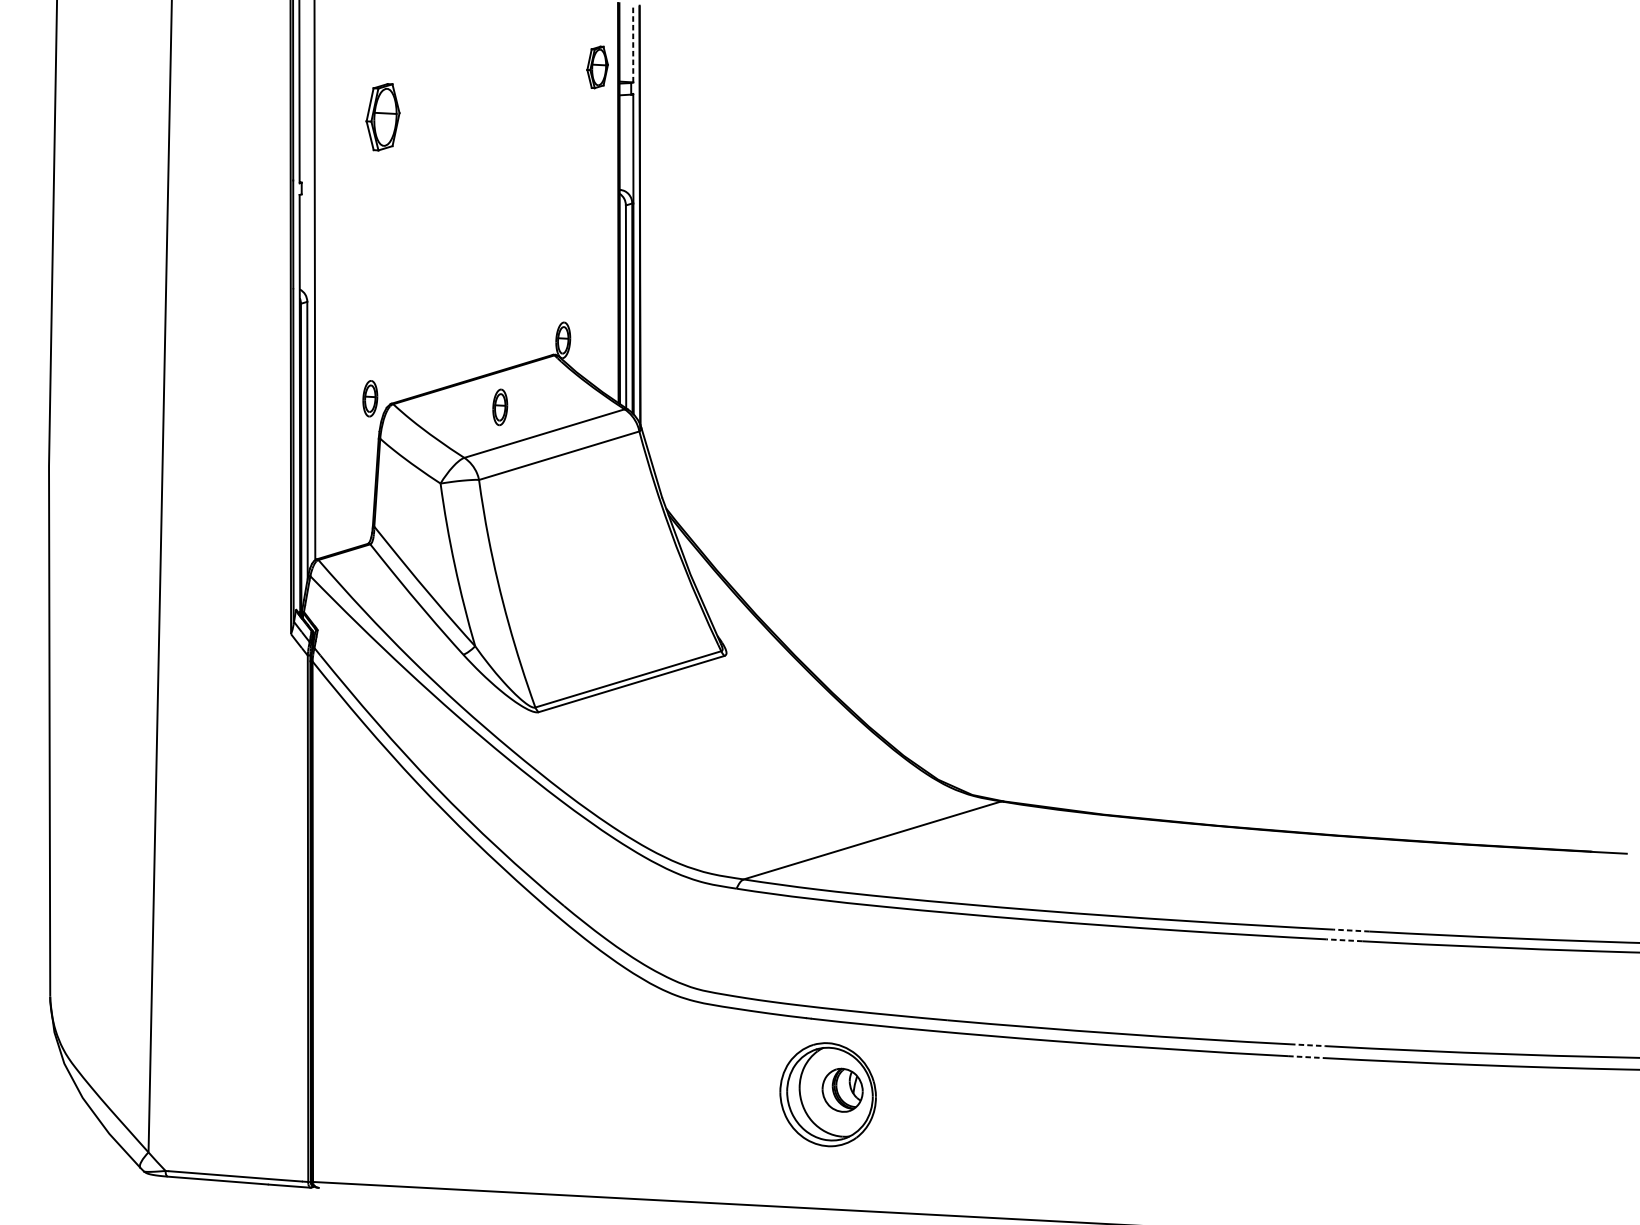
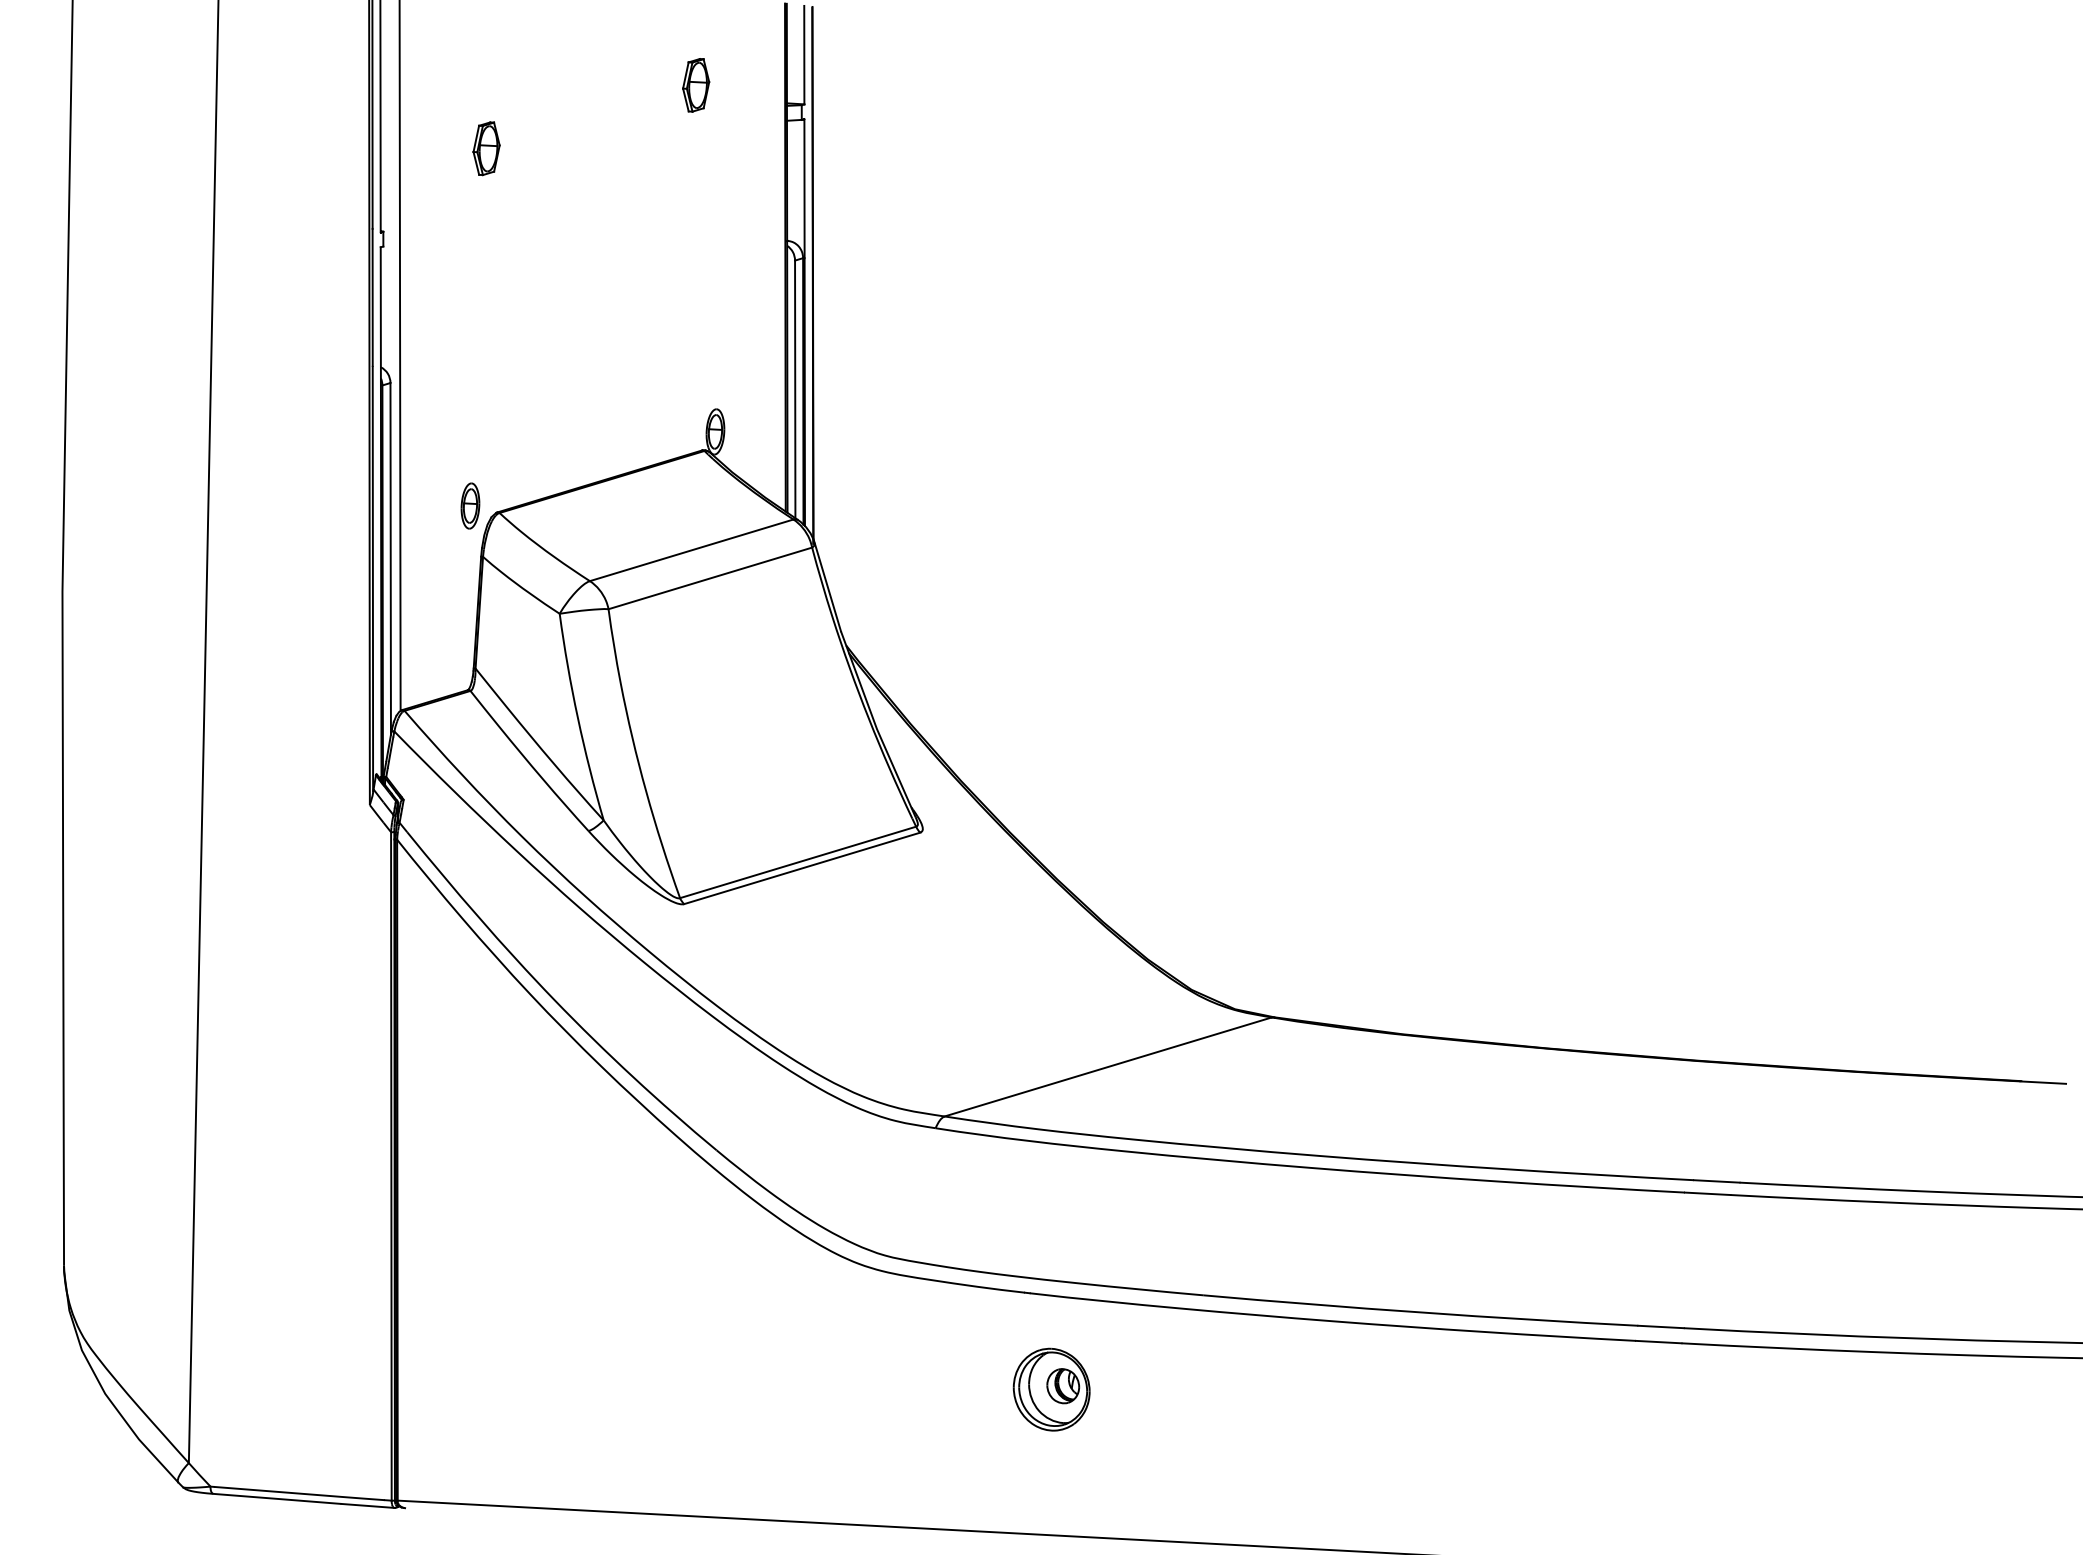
line: (633, 43) -> (804, 54), dashed -> solid
part: (597, 67) -> (696, 85), moved
part: (382, 117) -> (486, 148), size x0.62
part: (500, 406) -> (635, 516), removed
line: (1351, 930) -> (1716, 1181), dashed -> solid
line: (1344, 940) -> (1707, 1193), dashed -> solid
line: (1308, 1044) -> (1661, 1326), dashed -> solid
line: (1305, 1057) -> (1658, 1342), dashed -> solid
part: (827, 1094) -> (1051, 1389), size x0.62

